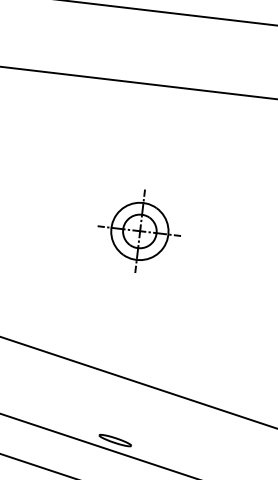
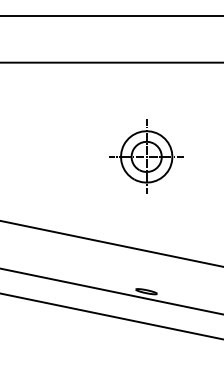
part: (138, 230) -> (145, 156), size x1.4

